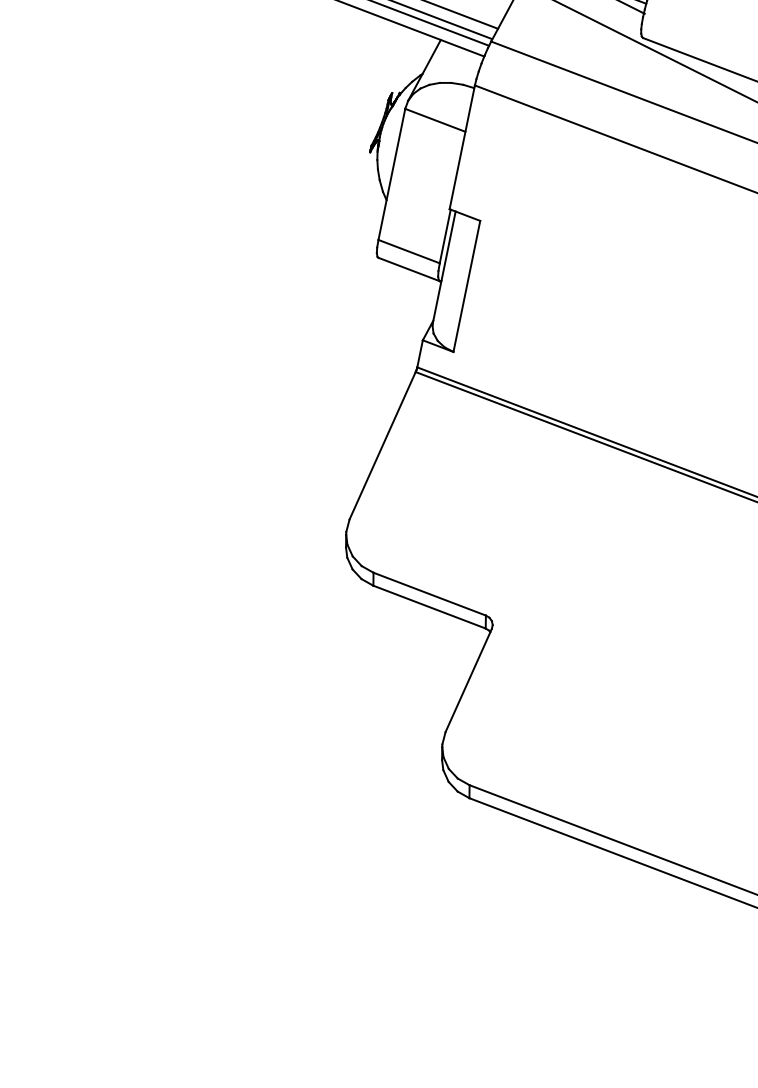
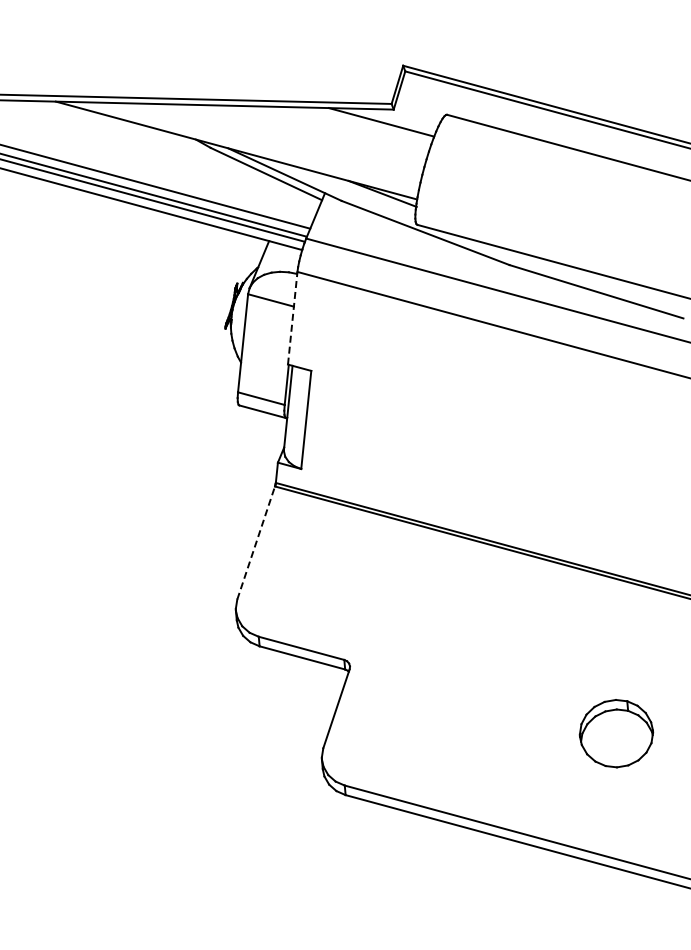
line: (461, 147) -> (292, 318), solid -> dashed
line: (383, 446) -> (256, 543), solid -> dashed

